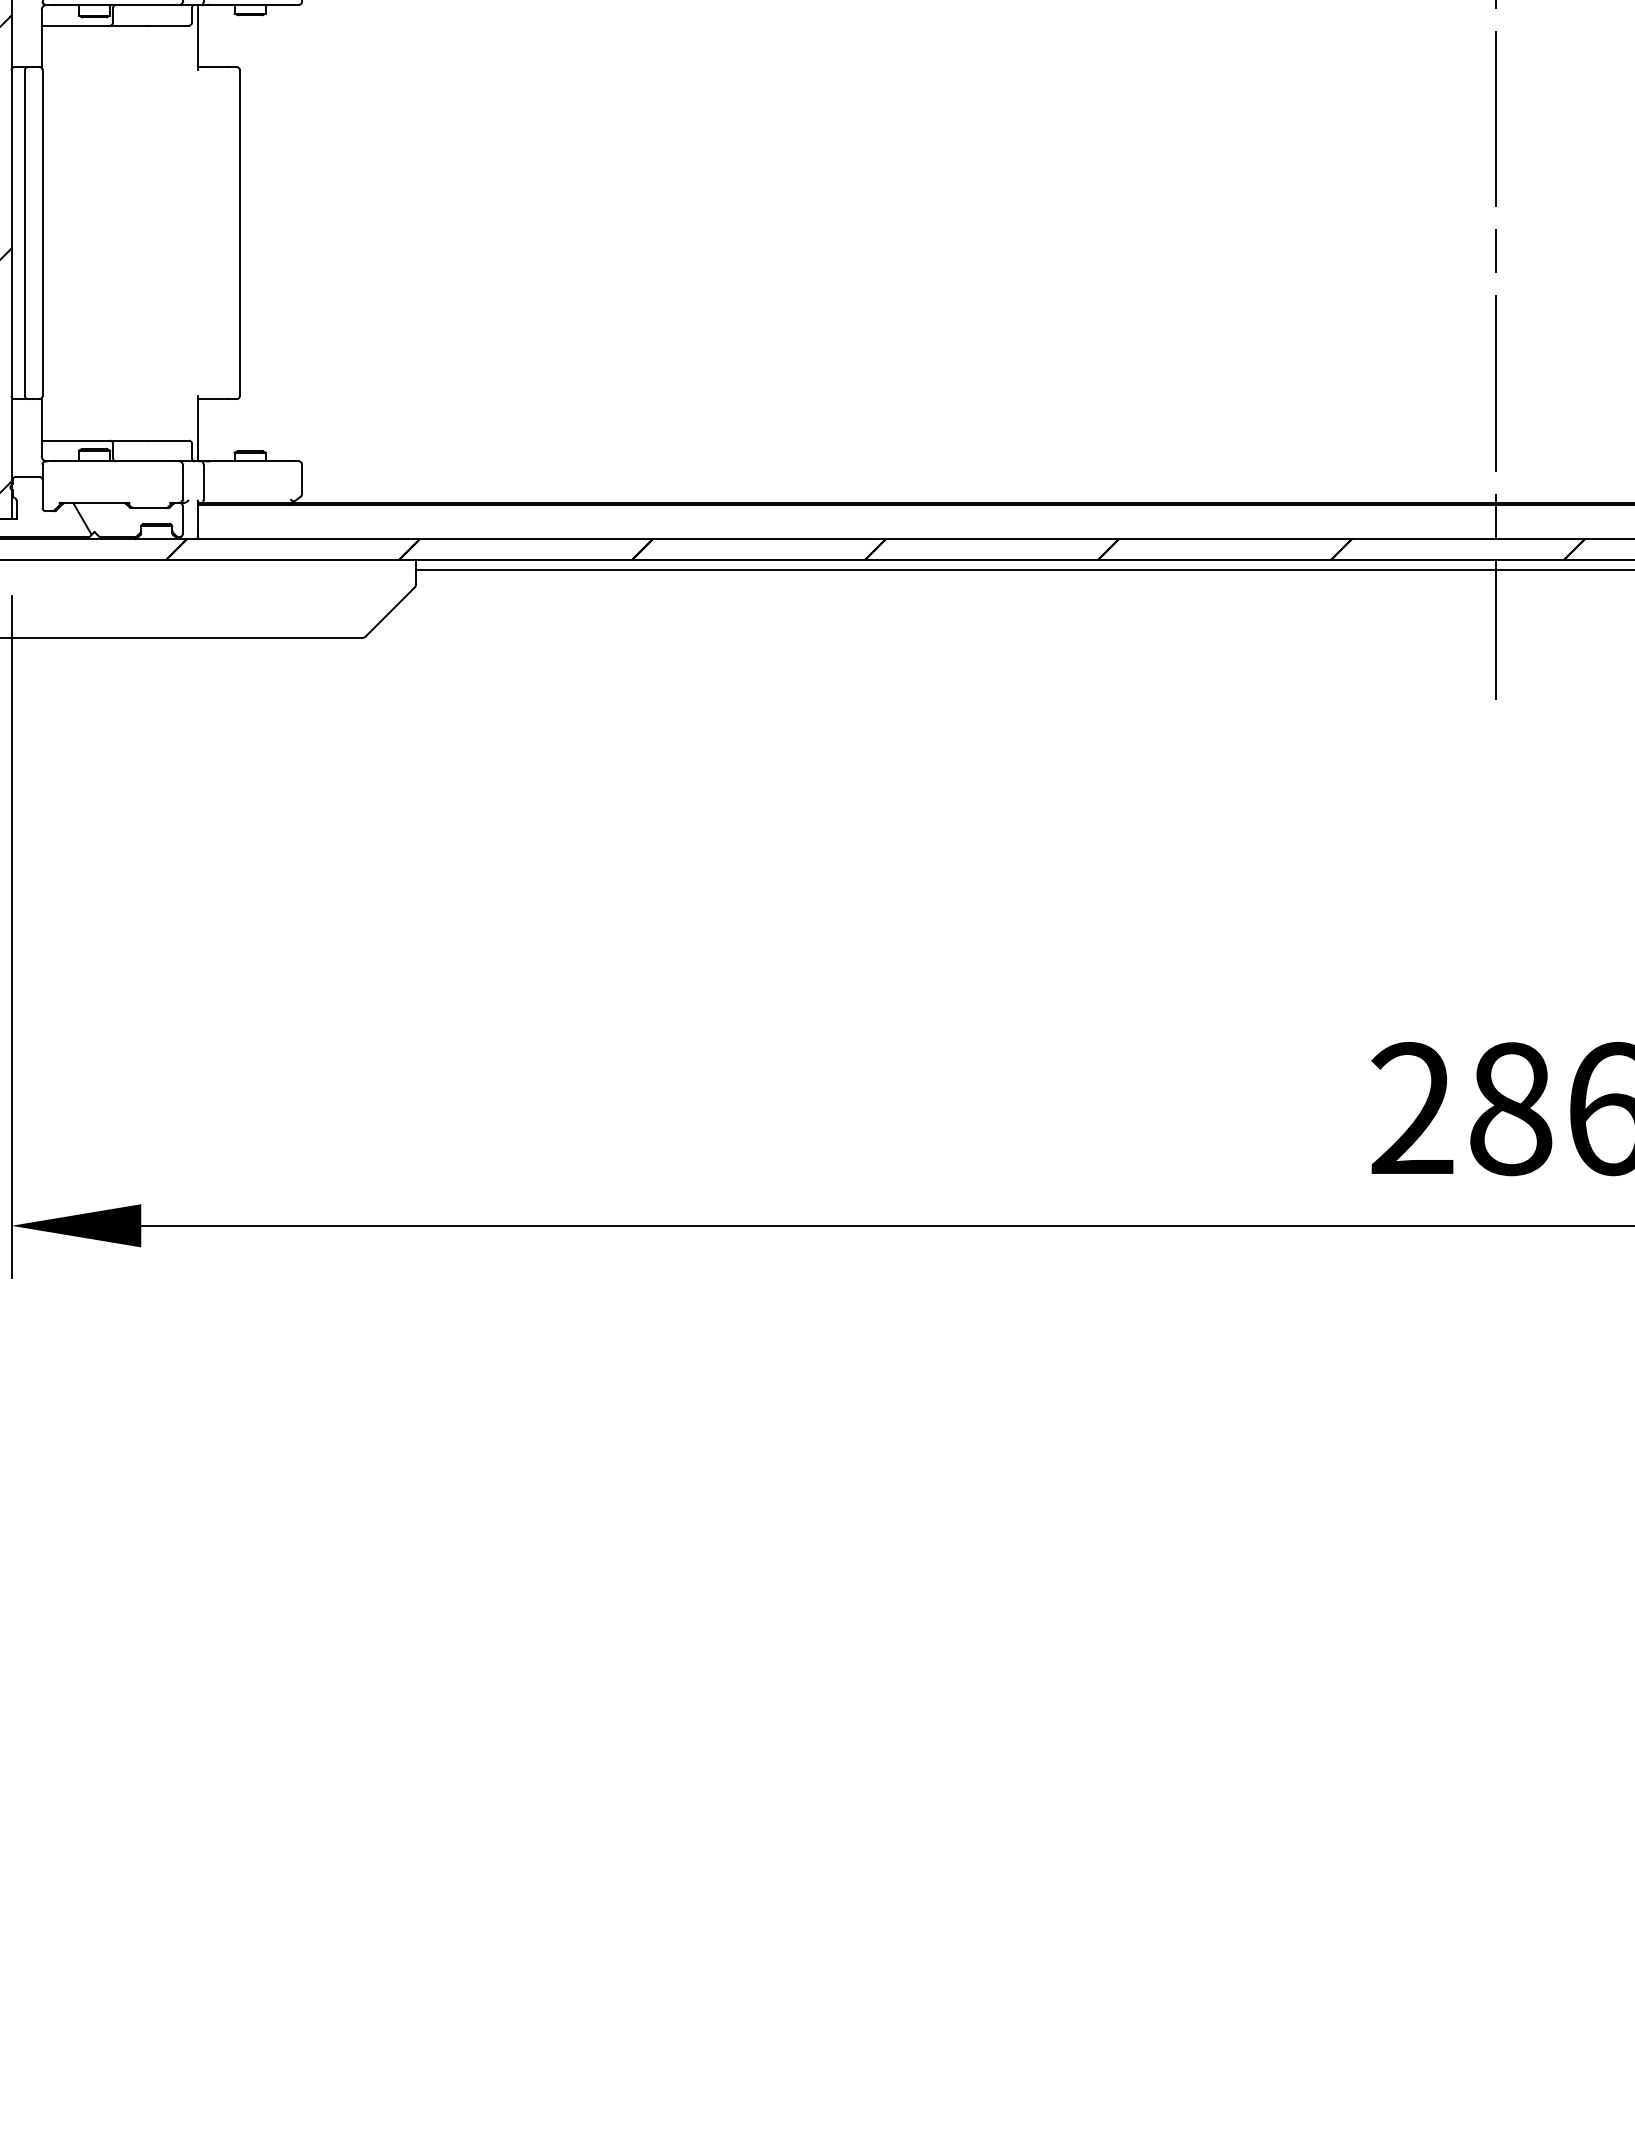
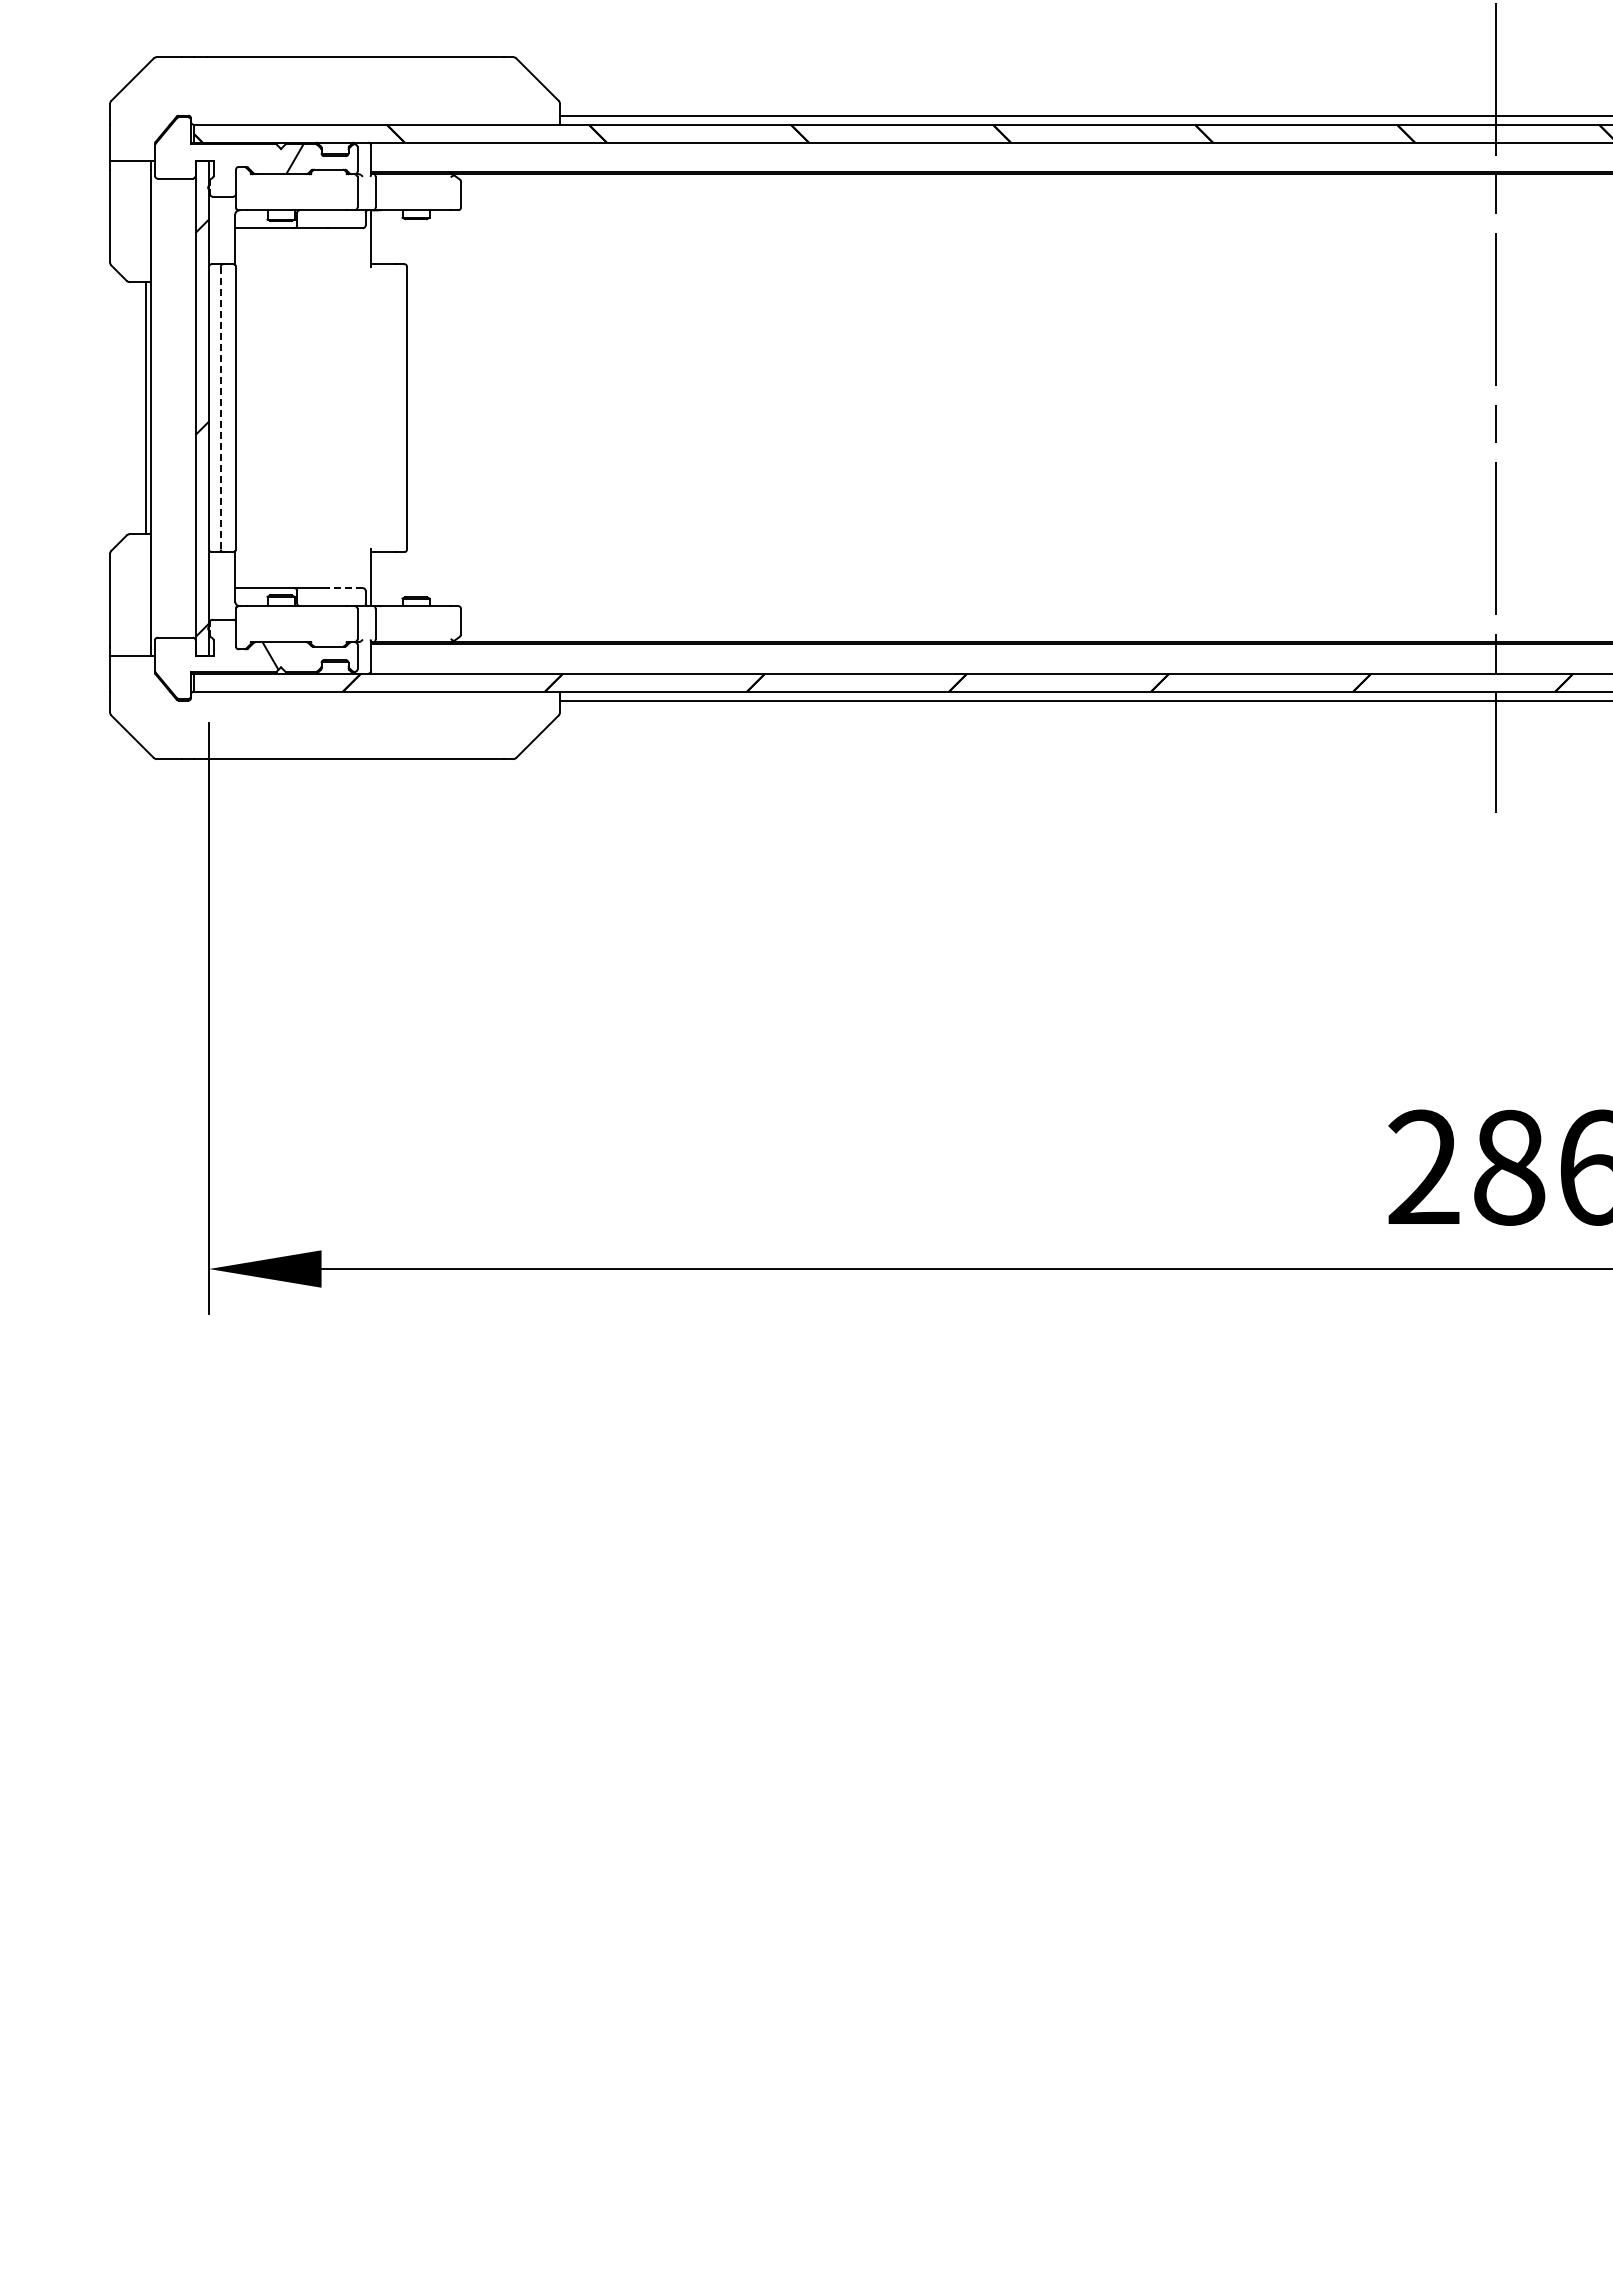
line: (24, 233) -> (220, 408), solid -> dashed
line: (168, 441) -> (345, 588), solid -> dashed

